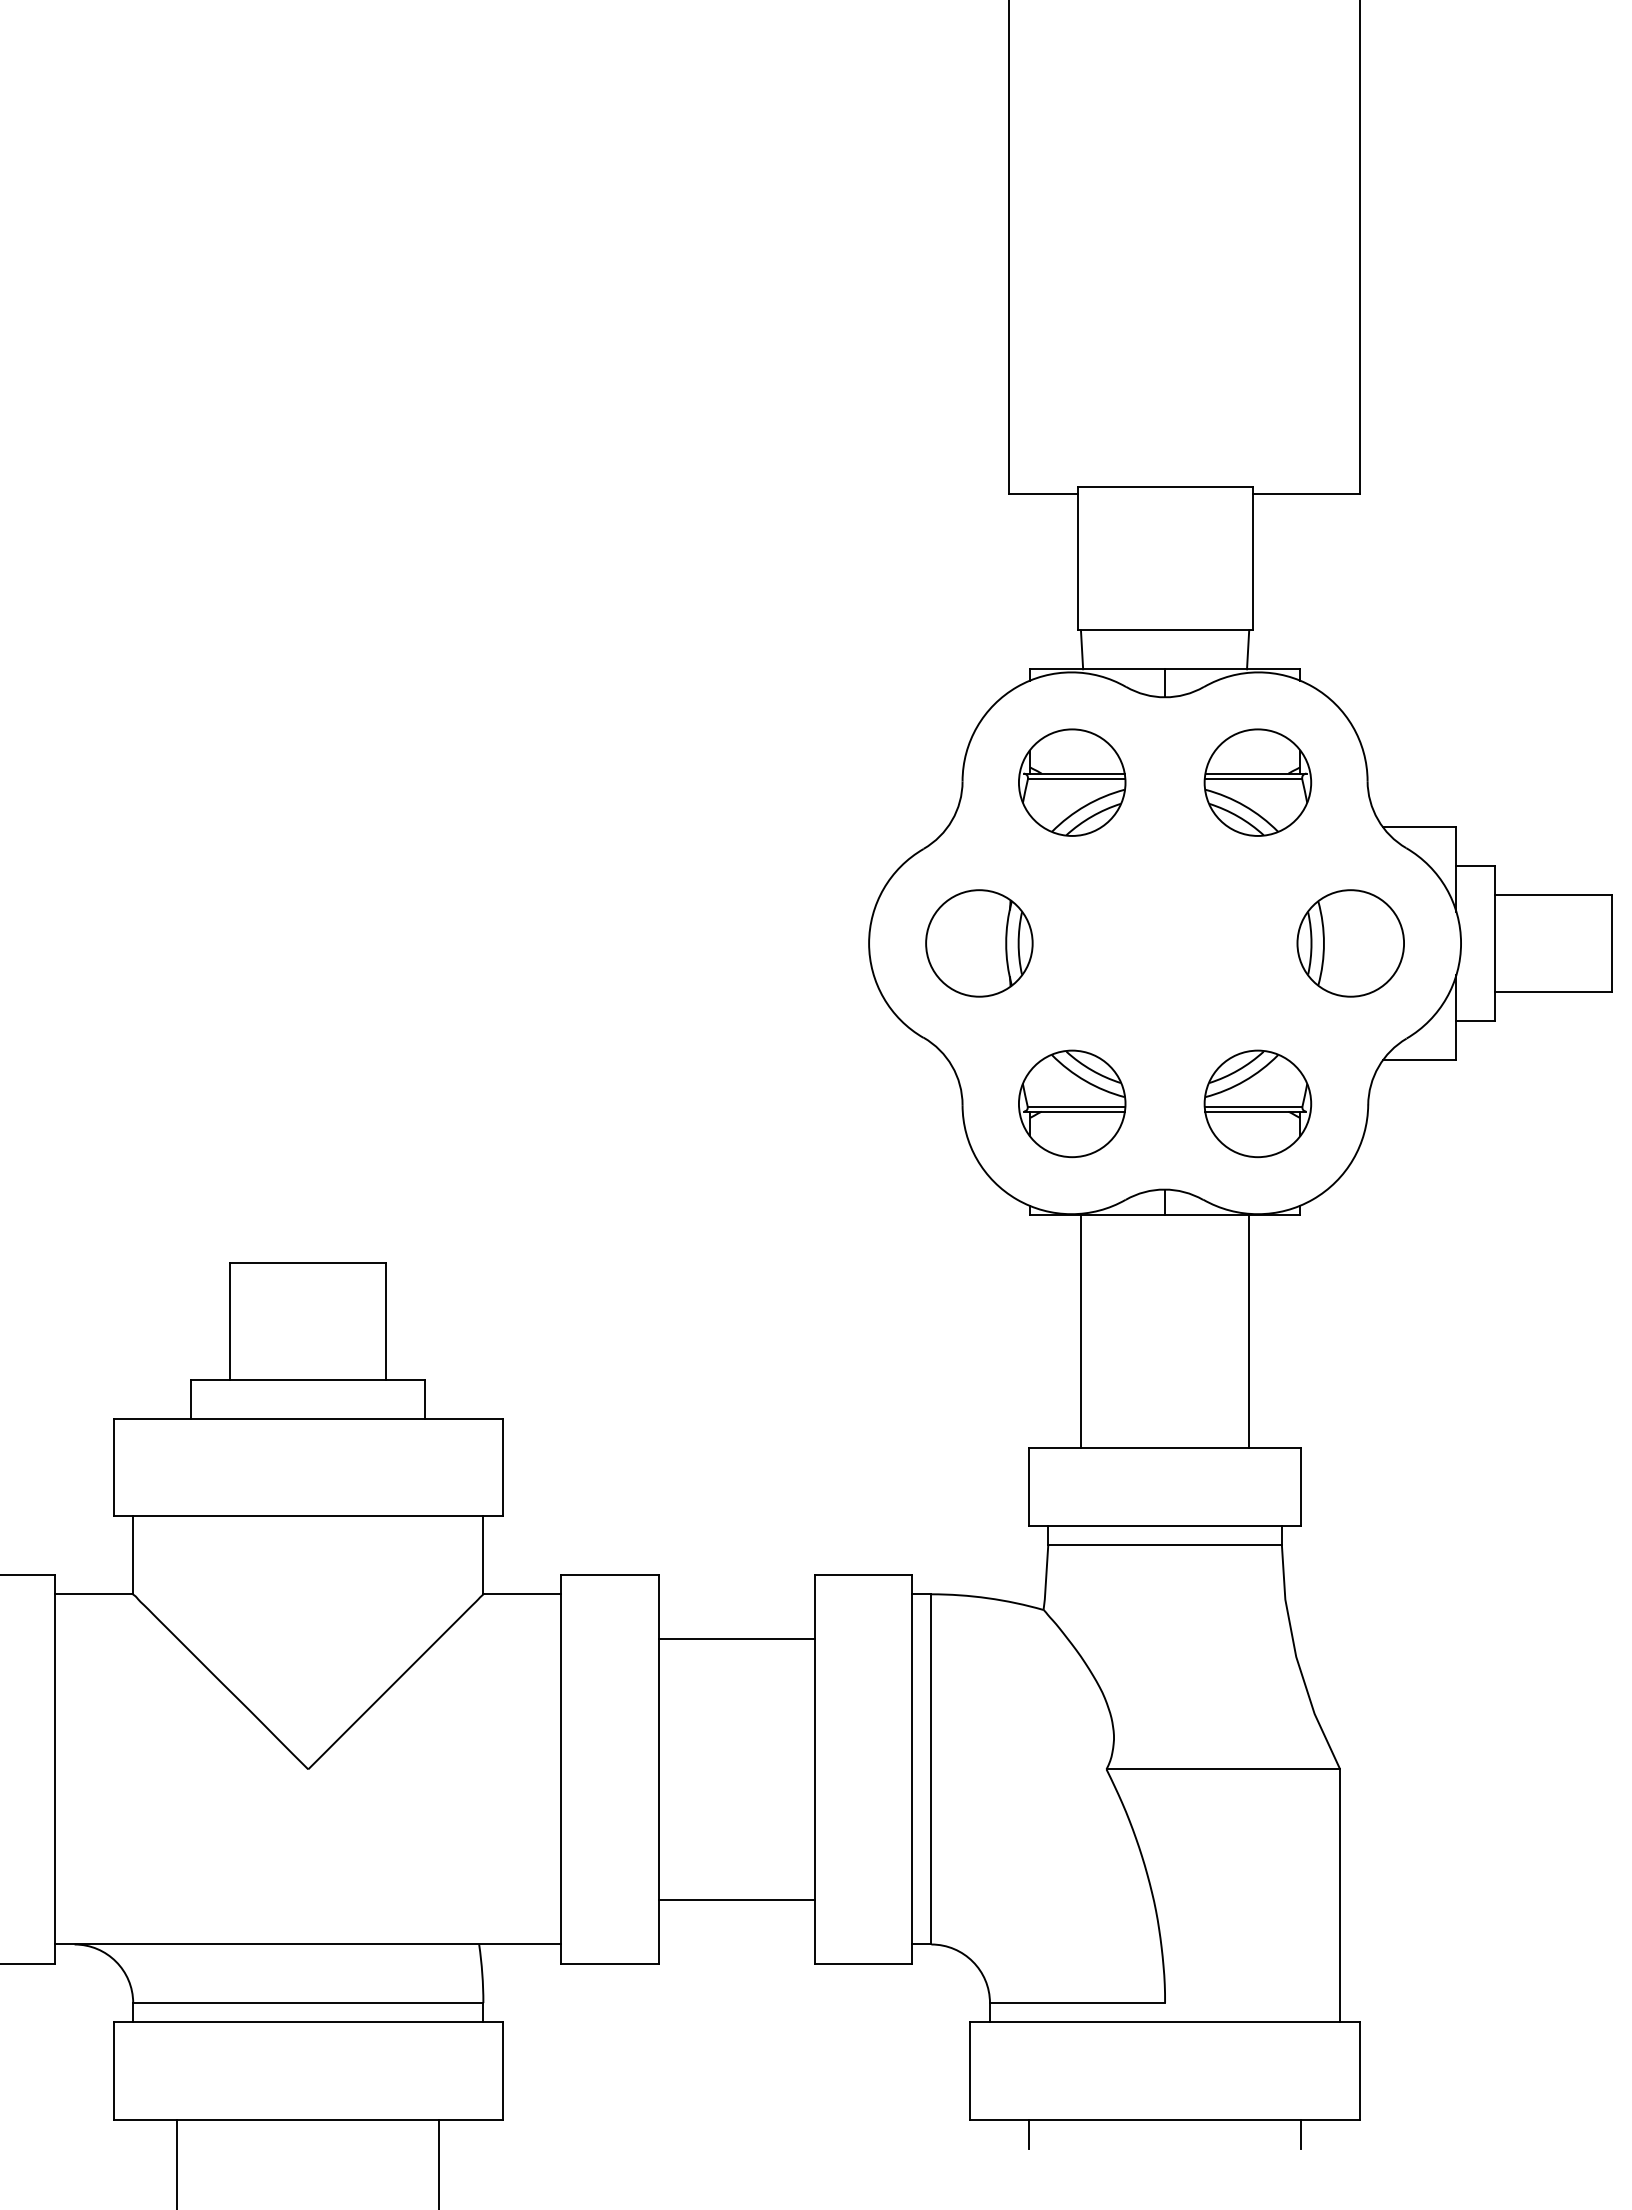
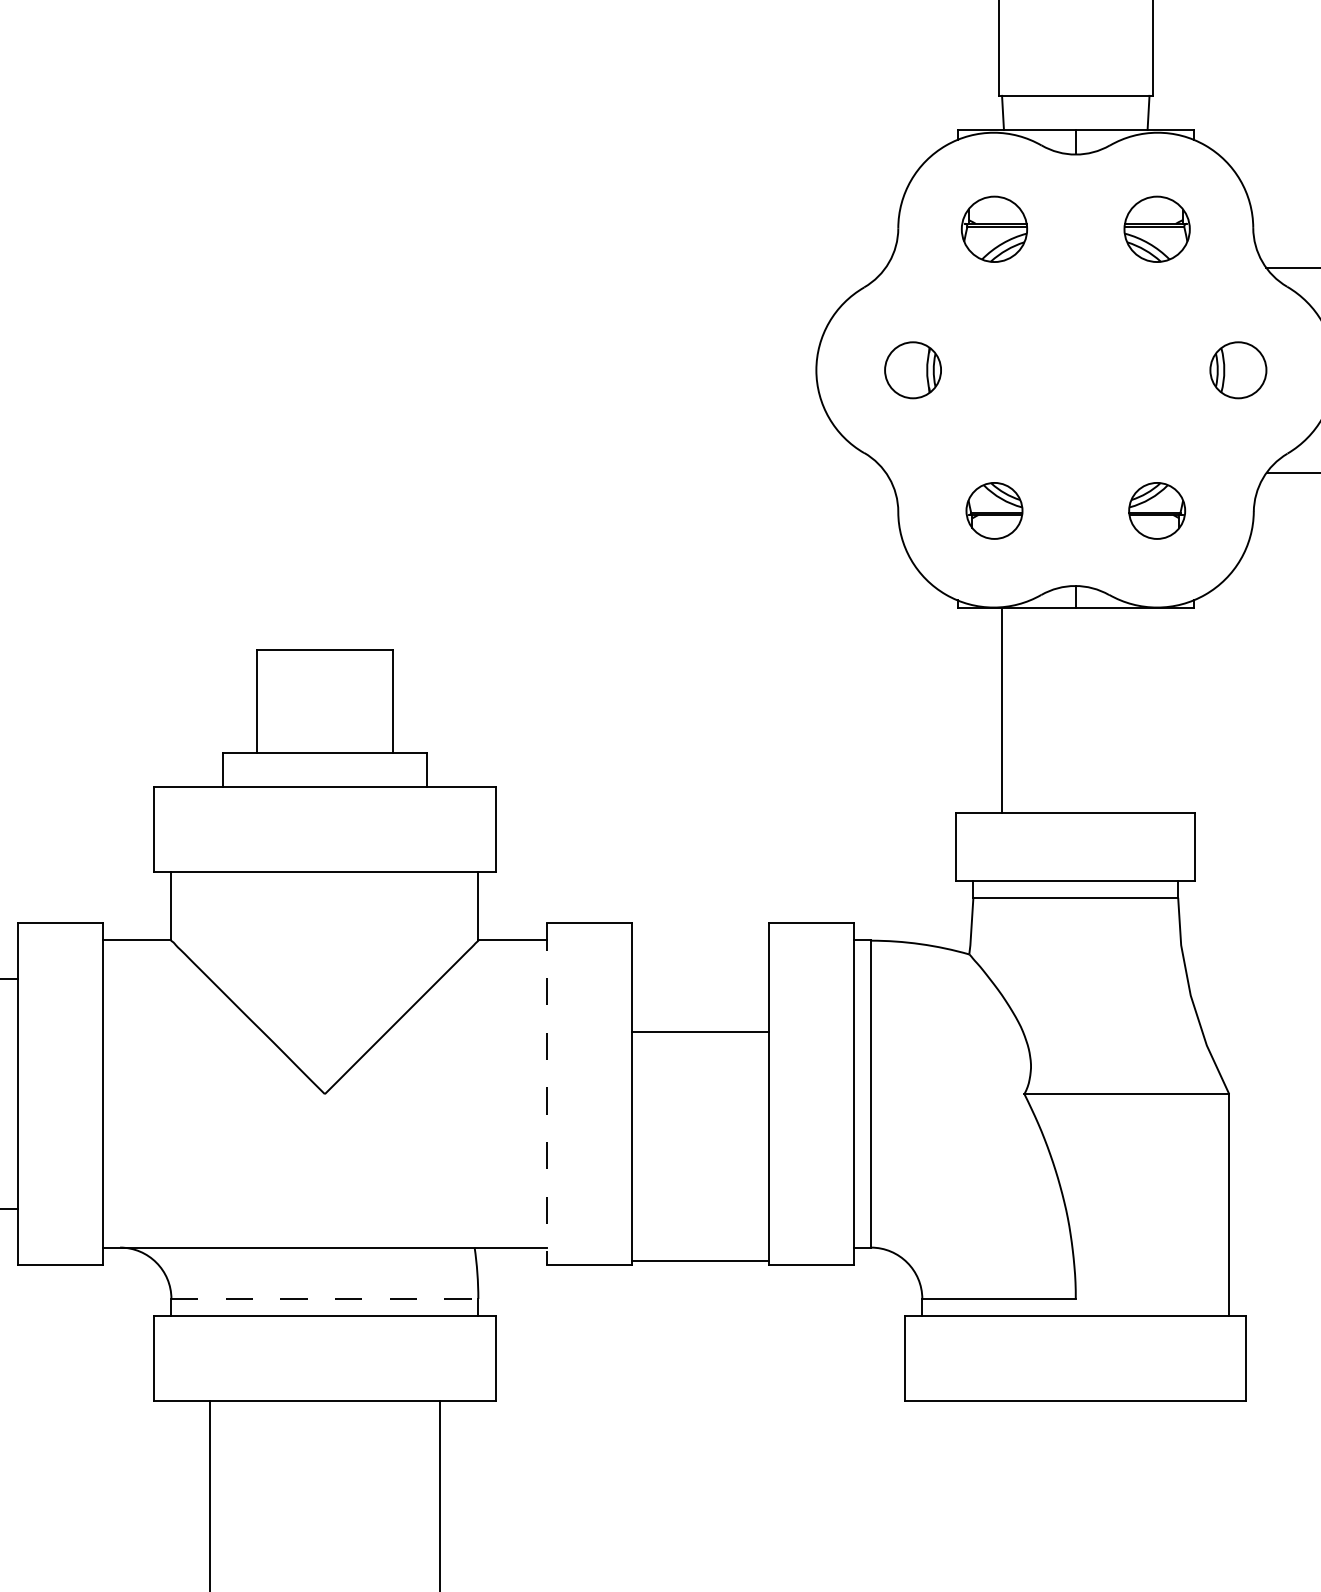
part: (1072, 782) -> (994, 229), size x0.7
part: (1257, 782) -> (1156, 229), size x0.7
part: (979, 943) -> (913, 370), size x0.6
part: (1350, 943) -> (1238, 370), size x0.6
part: (1072, 1103) -> (994, 510), size x0.6
part: (1257, 1103) -> (1156, 510), size x0.6
line: (1249, 1331) -> (1149, 710), removed
line: (736, 1638) -> (700, 1032), moved
line: (561, 1769) -> (546, 1094), solid -> dashed
line: (736, 1900) -> (700, 1260), moved
line: (308, 2003) -> (325, 1299), solid -> dashed
line: (1028, 2134) -> (956, 1414), removed
line: (1301, 2134) -> (1195, 1414), removed

